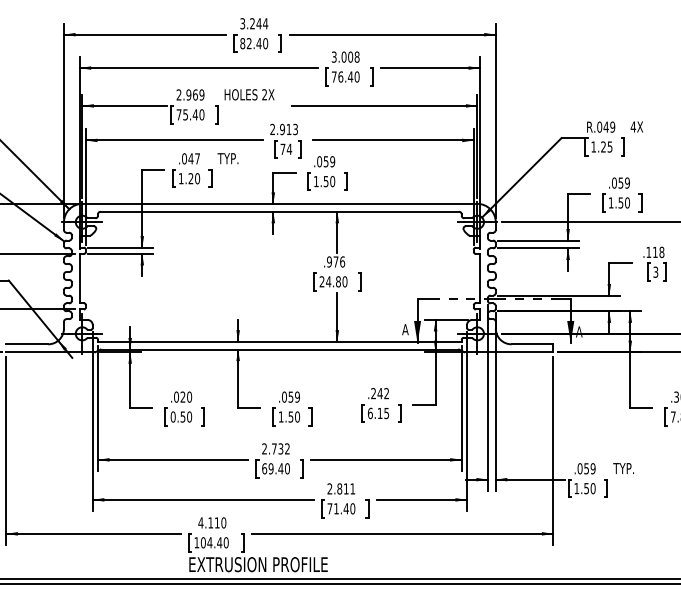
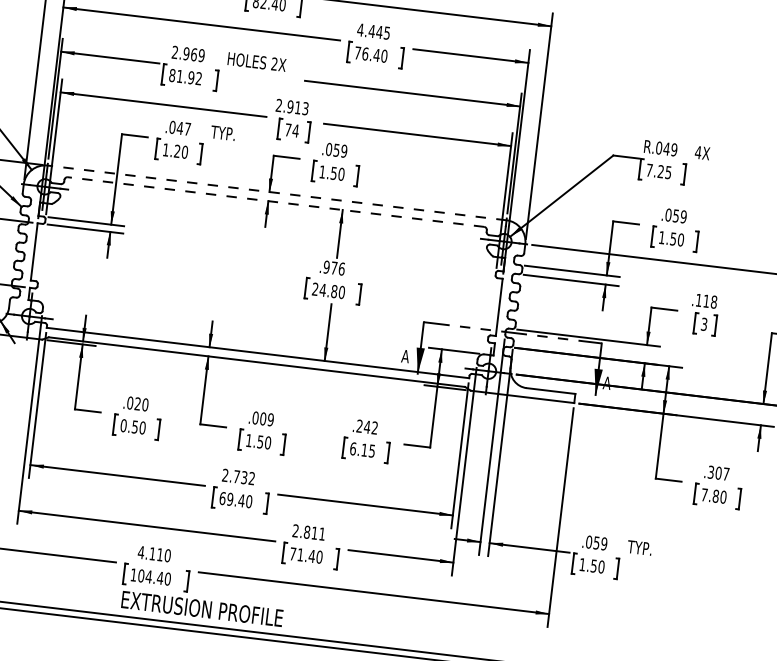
text: (345, 56) -> (373, 30), 3.008 -> 4.445
text: (190, 114) -> (185, 76), 75.40 -> 81.92
text: (593, 146) -> (649, 169), 1.25 -> 7.25
line: (279, 203) -> (276, 192), solid -> dashed
line: (279, 211) -> (275, 201), solid -> dashed
text: (290, 396) -> (262, 418), .059 -> .009

